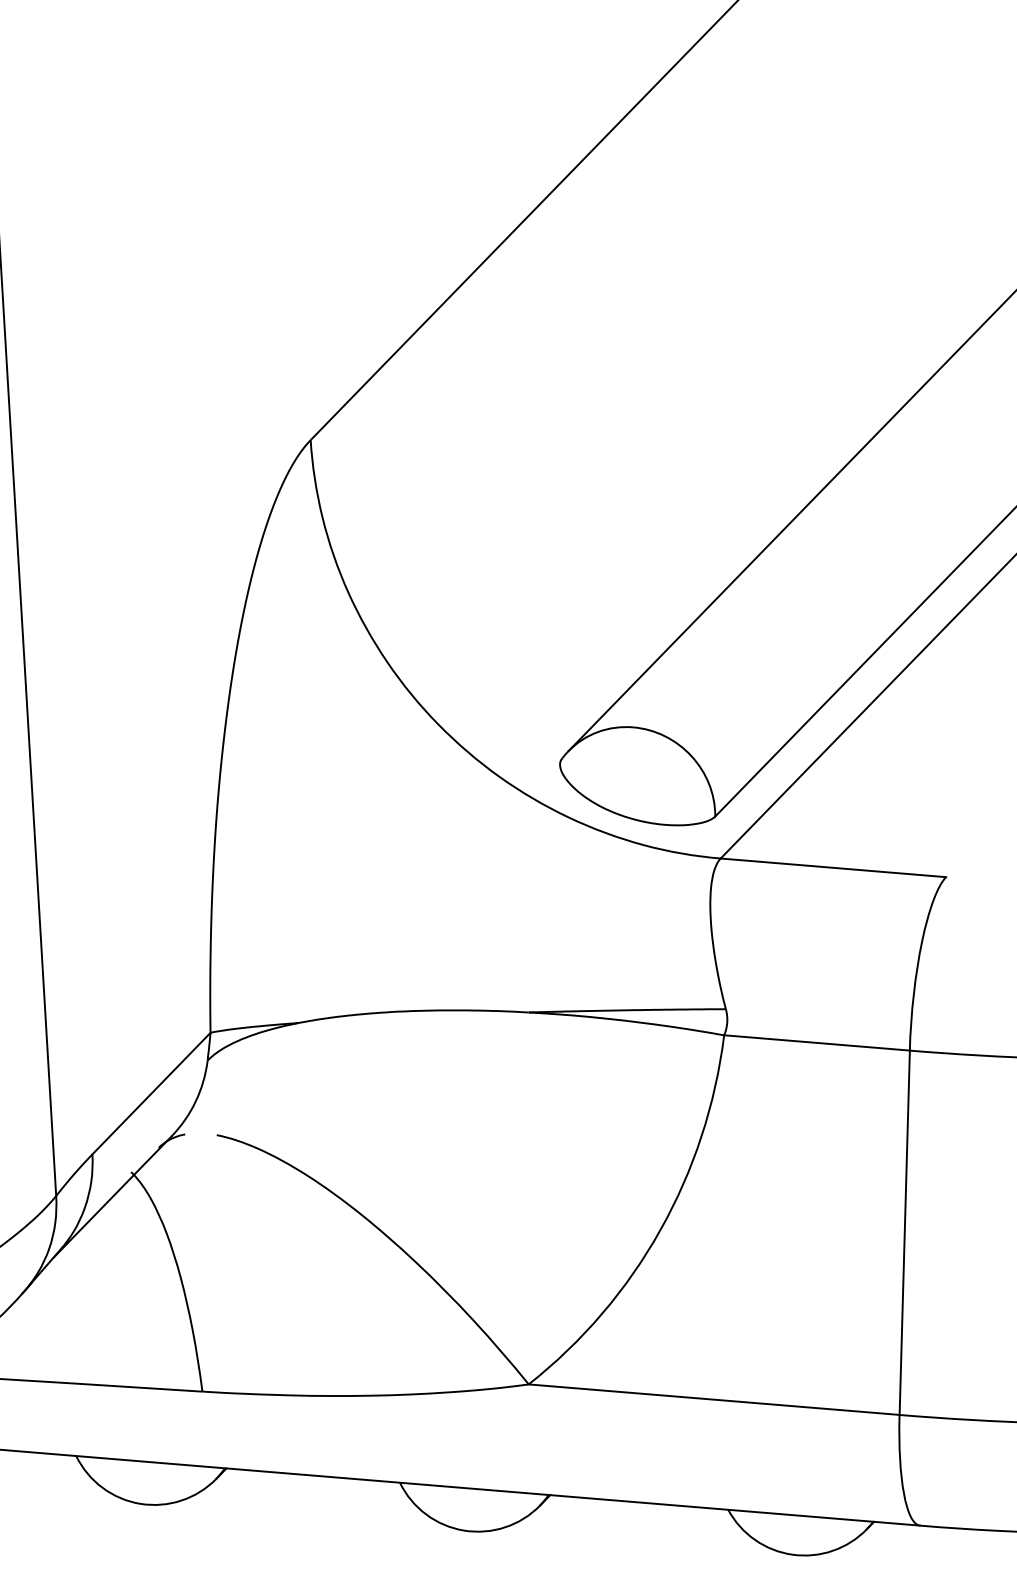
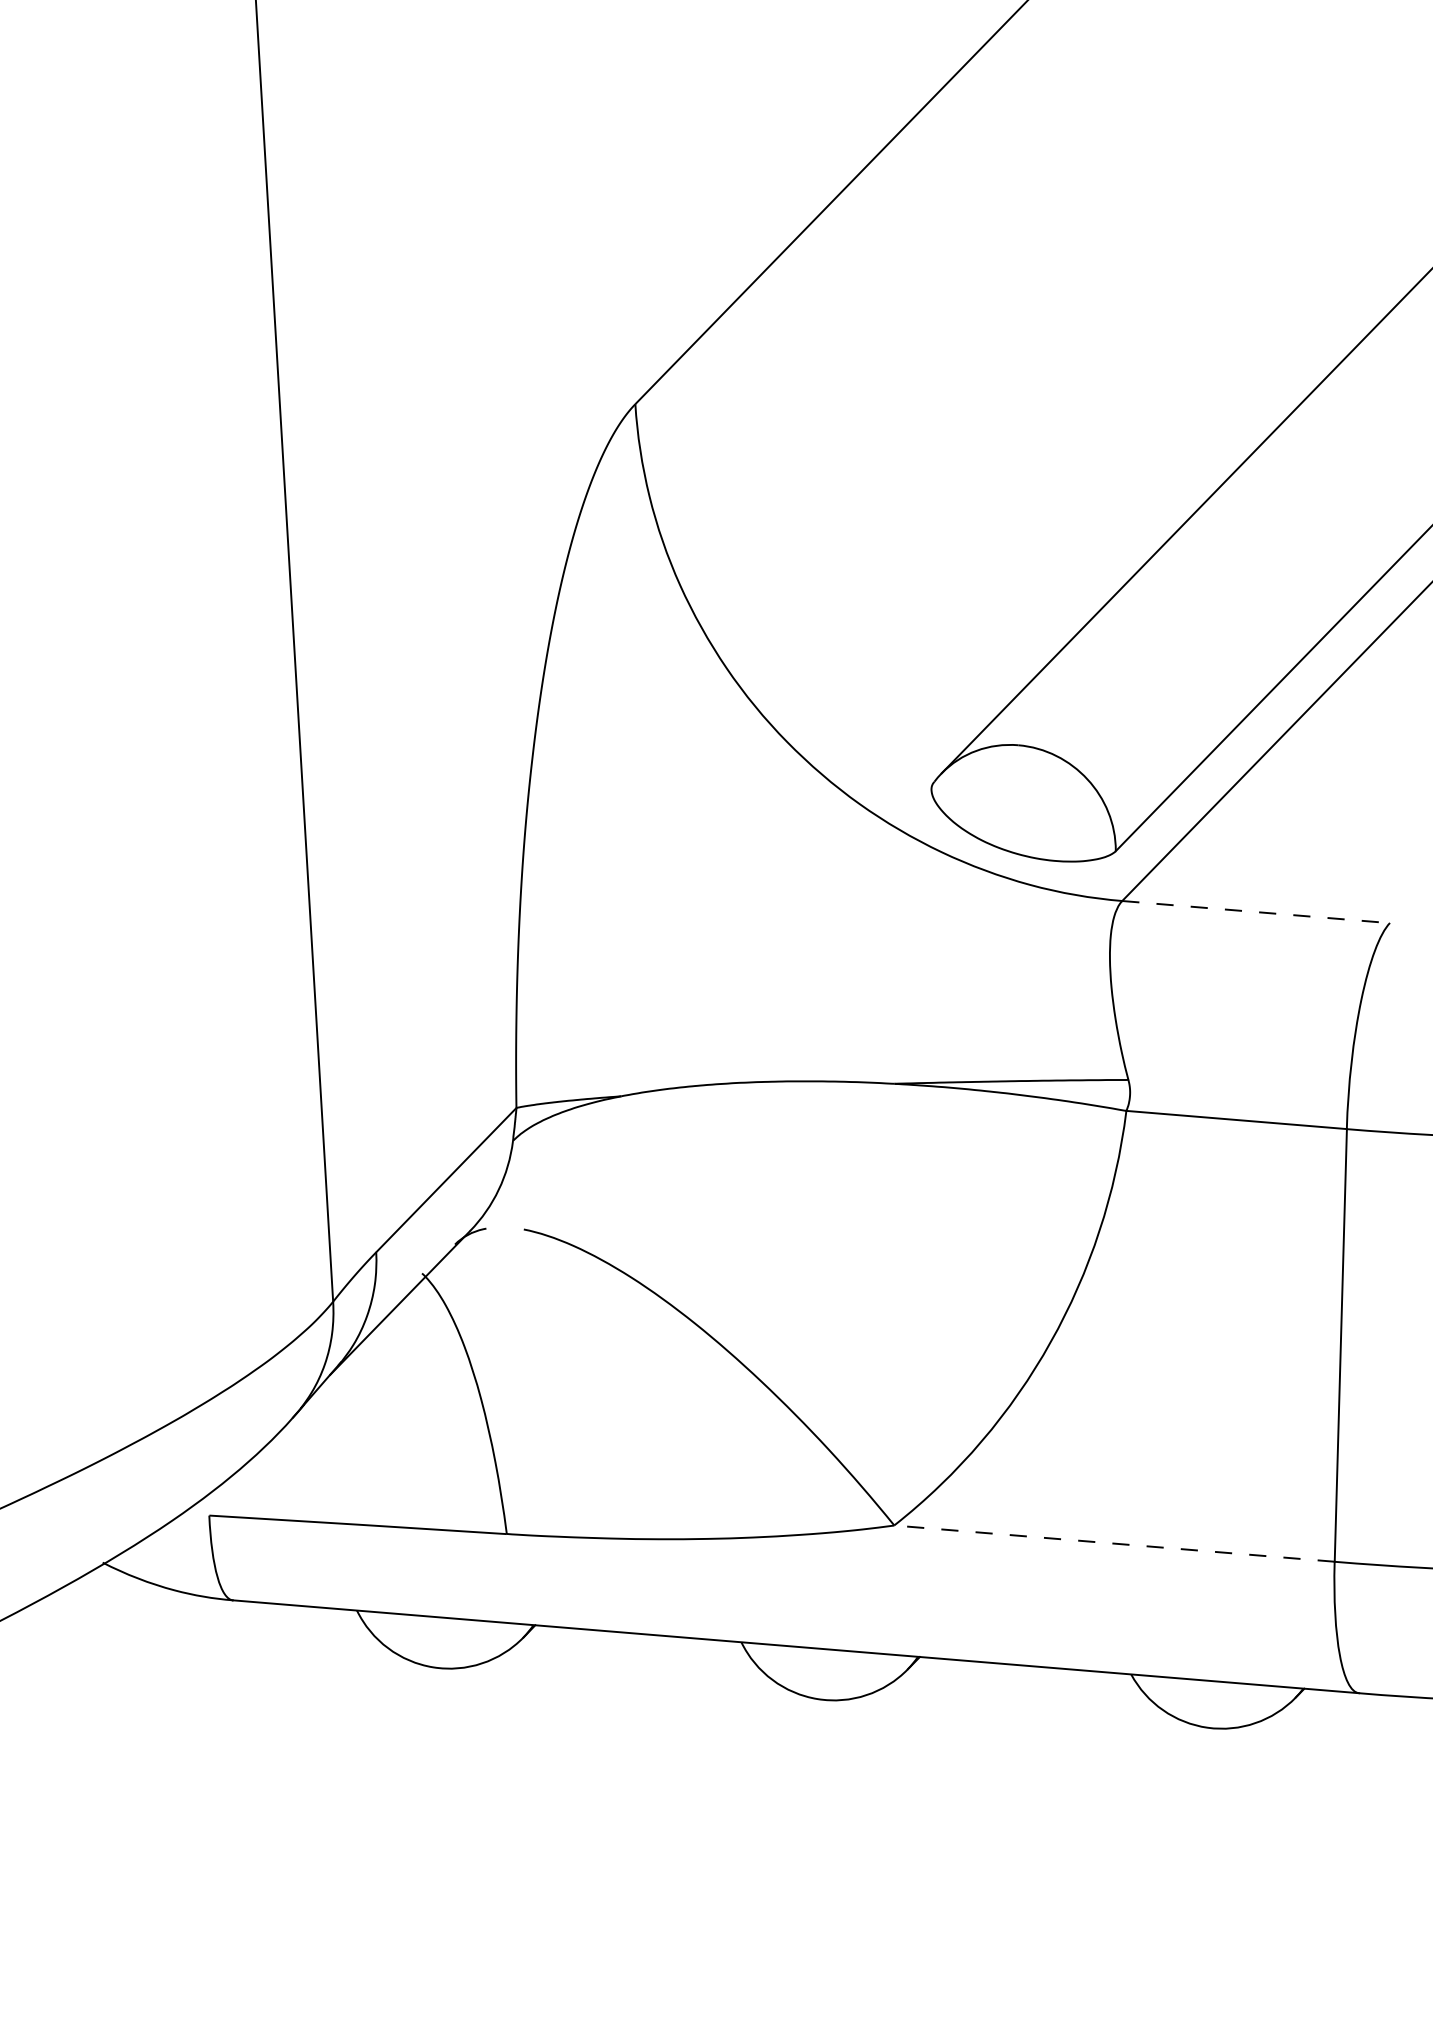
line: (833, 868) -> (1256, 912), solid -> dashed
line: (714, 1399) -> (1114, 1543), solid -> dashed

